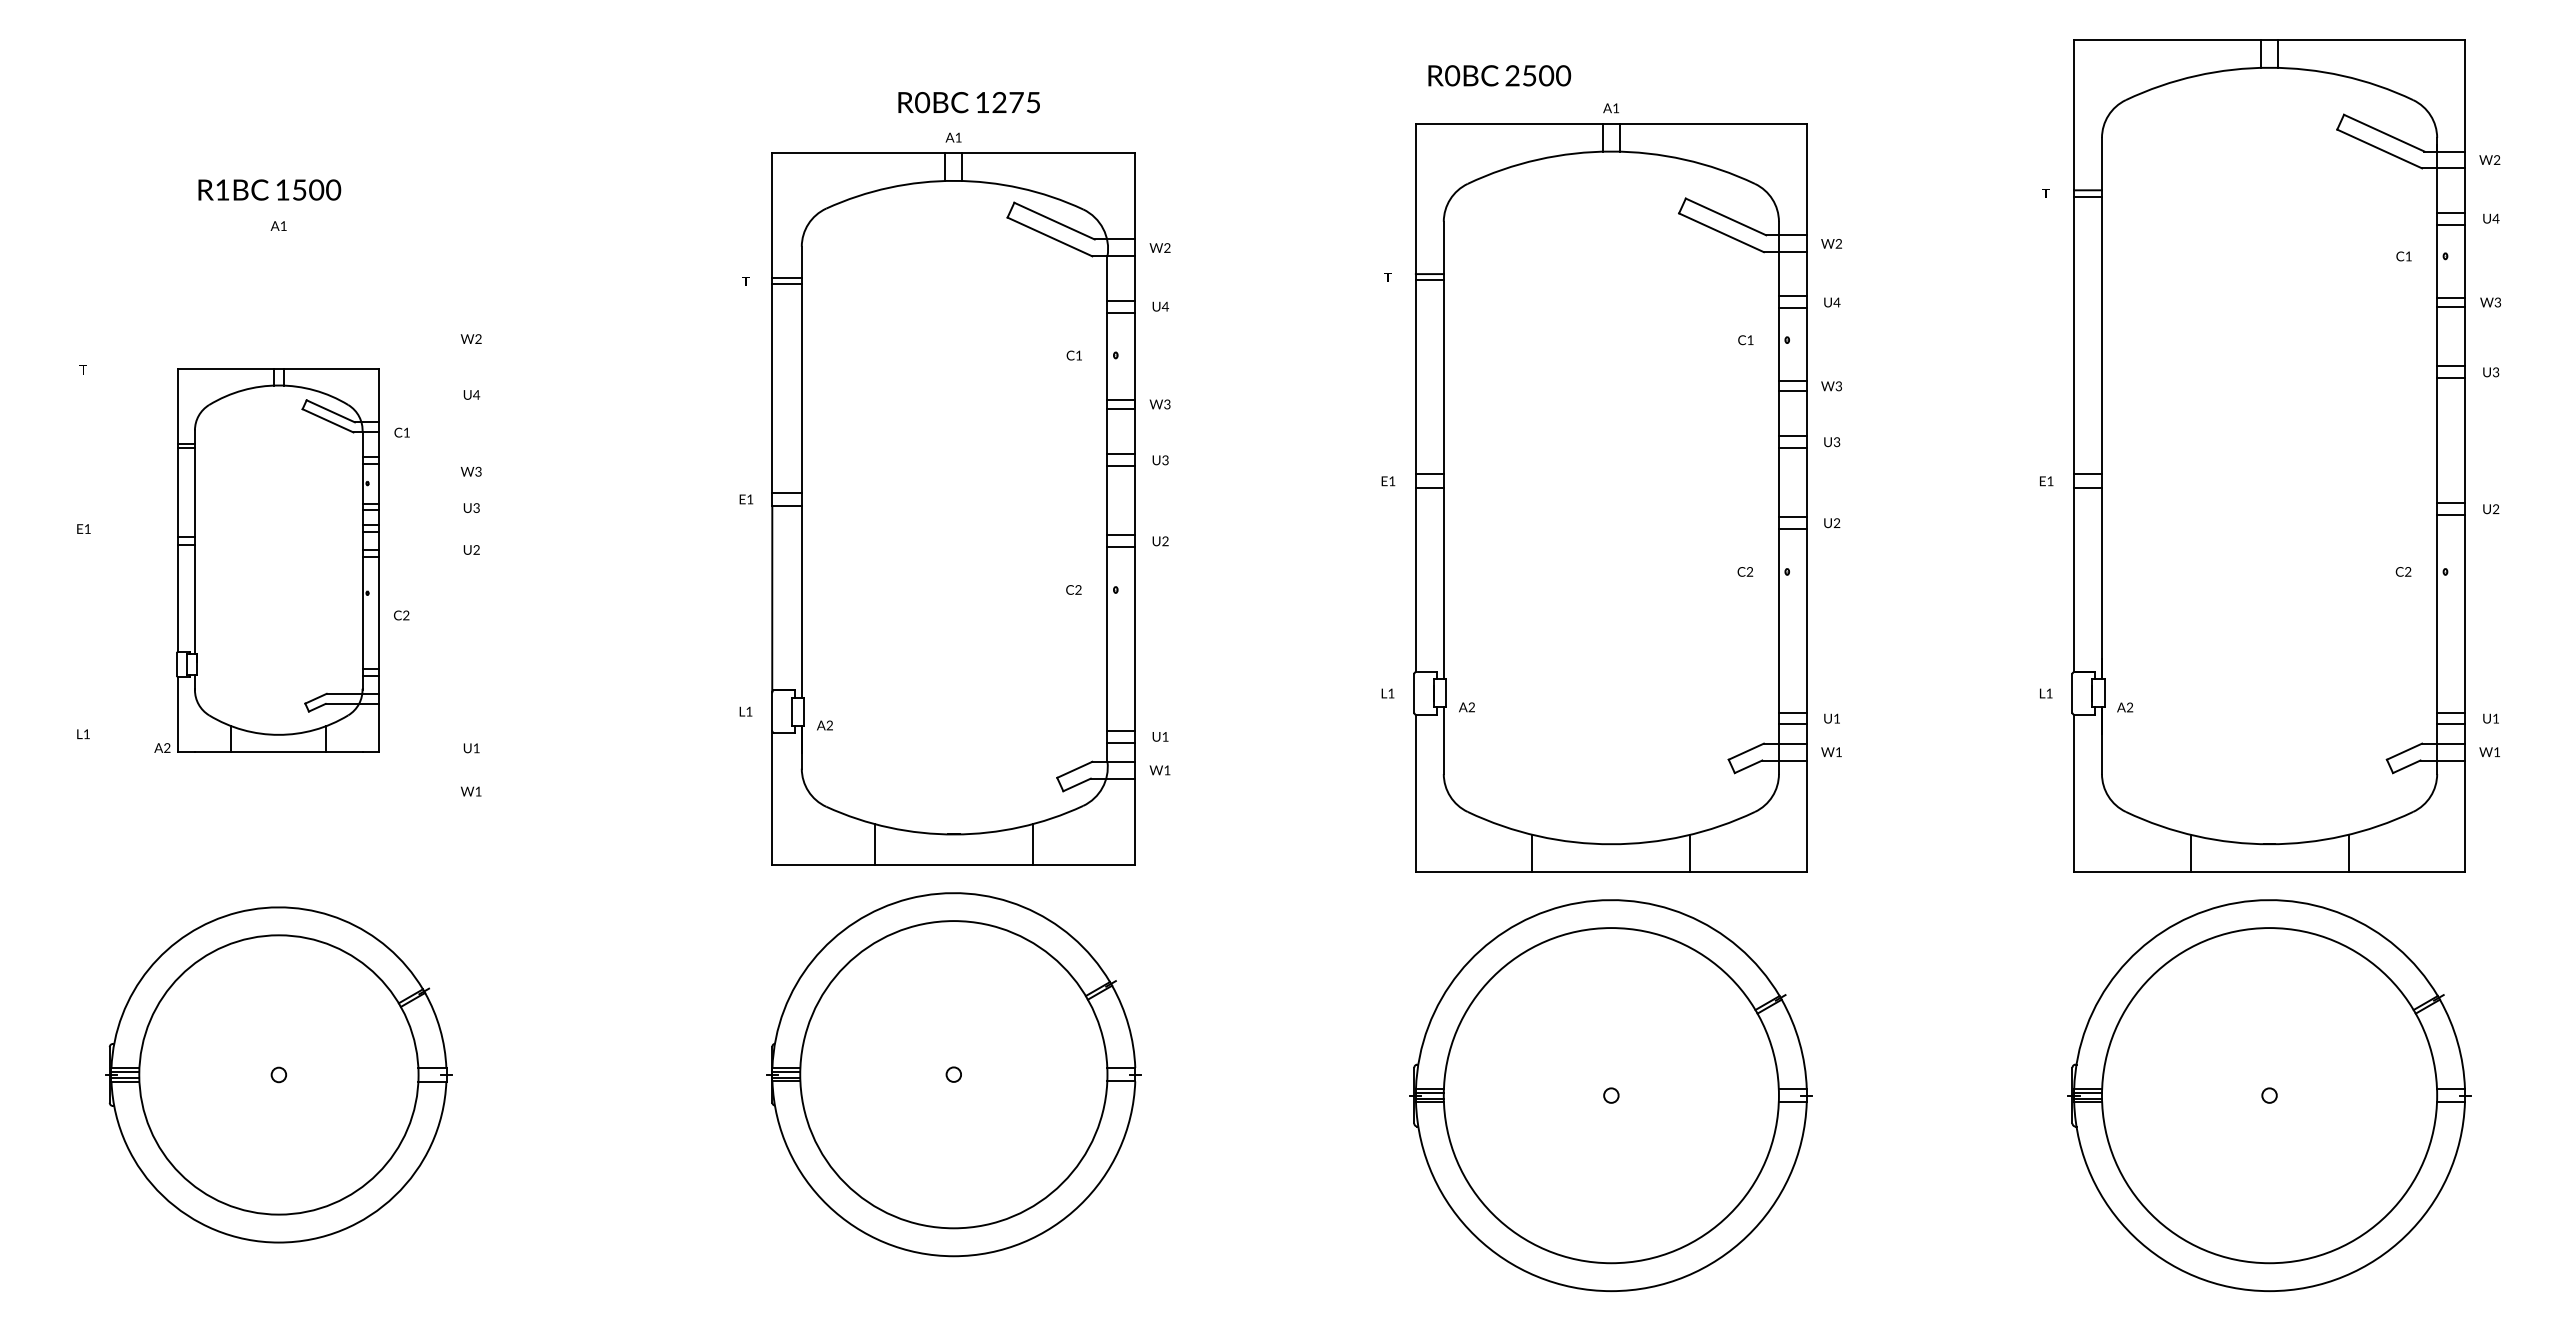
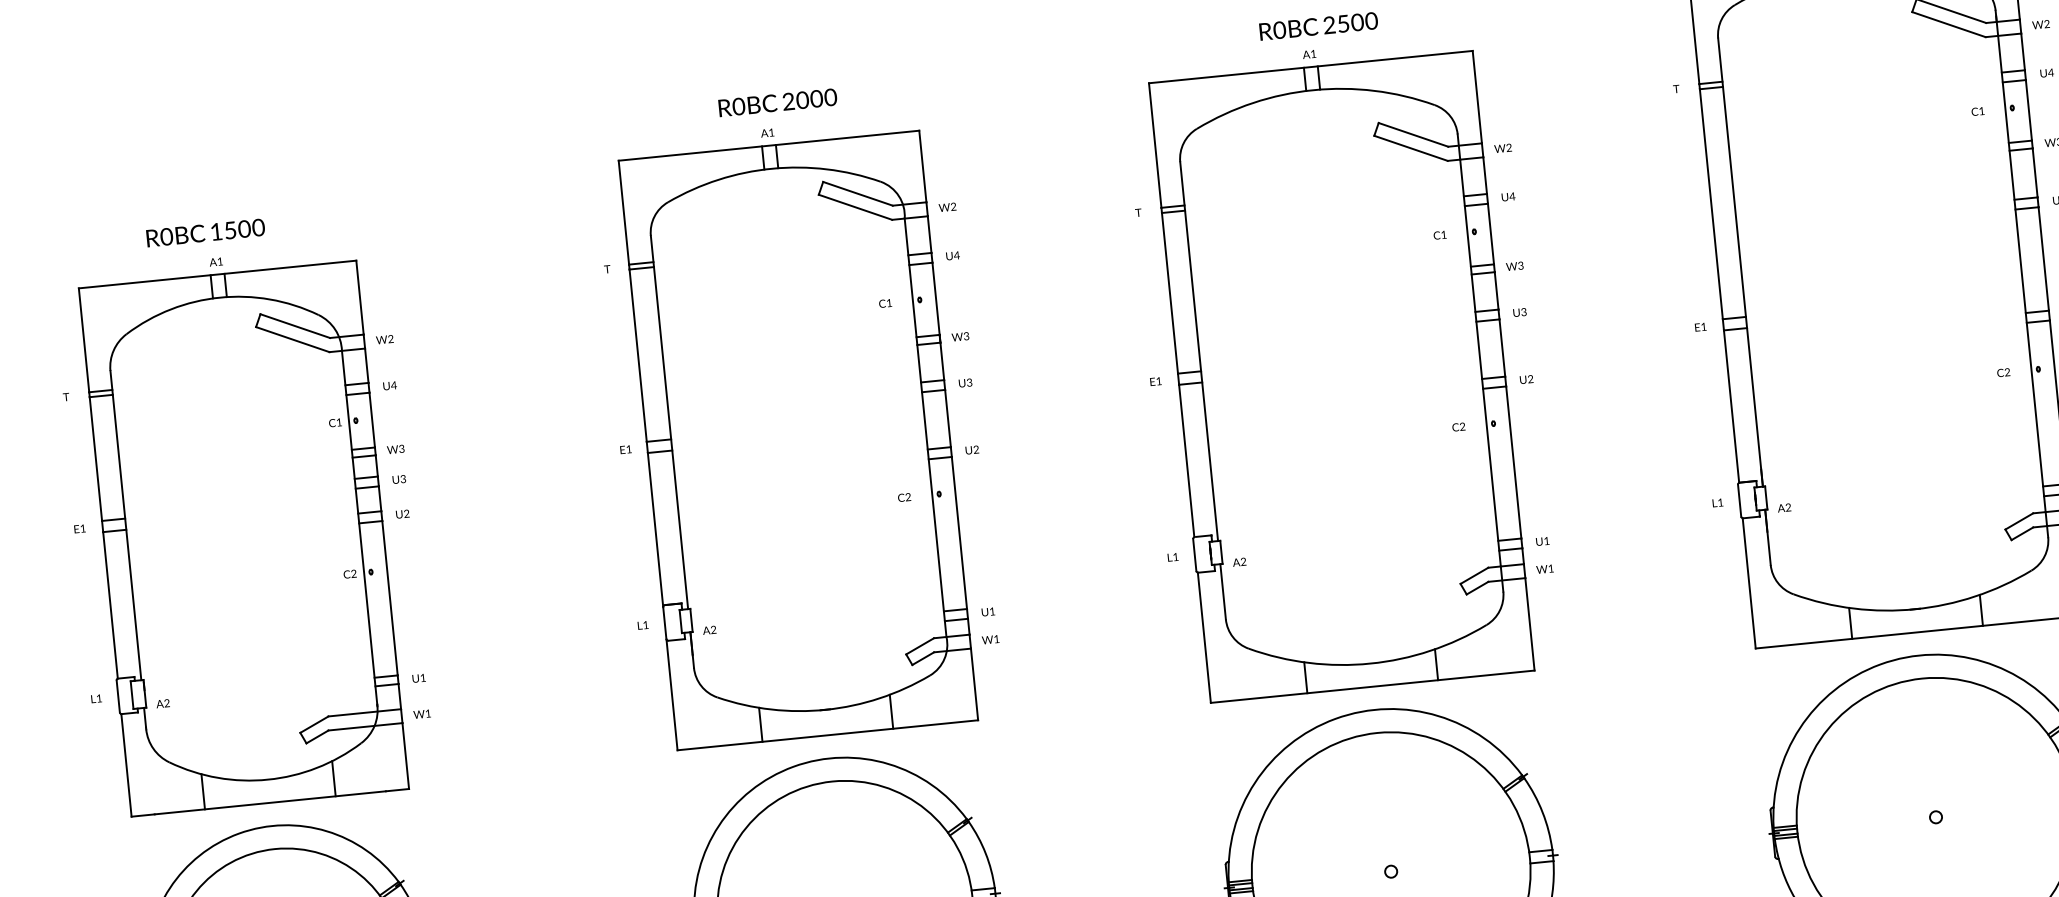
text: (1499, 75) -> (1318, 26), moved
text: (1008, 102) -> (810, 99), 1275 -> 2000
text: (222, 189) -> (166, 236), R1BC -> R0BC
part: (278, 559) -> (243, 538), size x1.67

